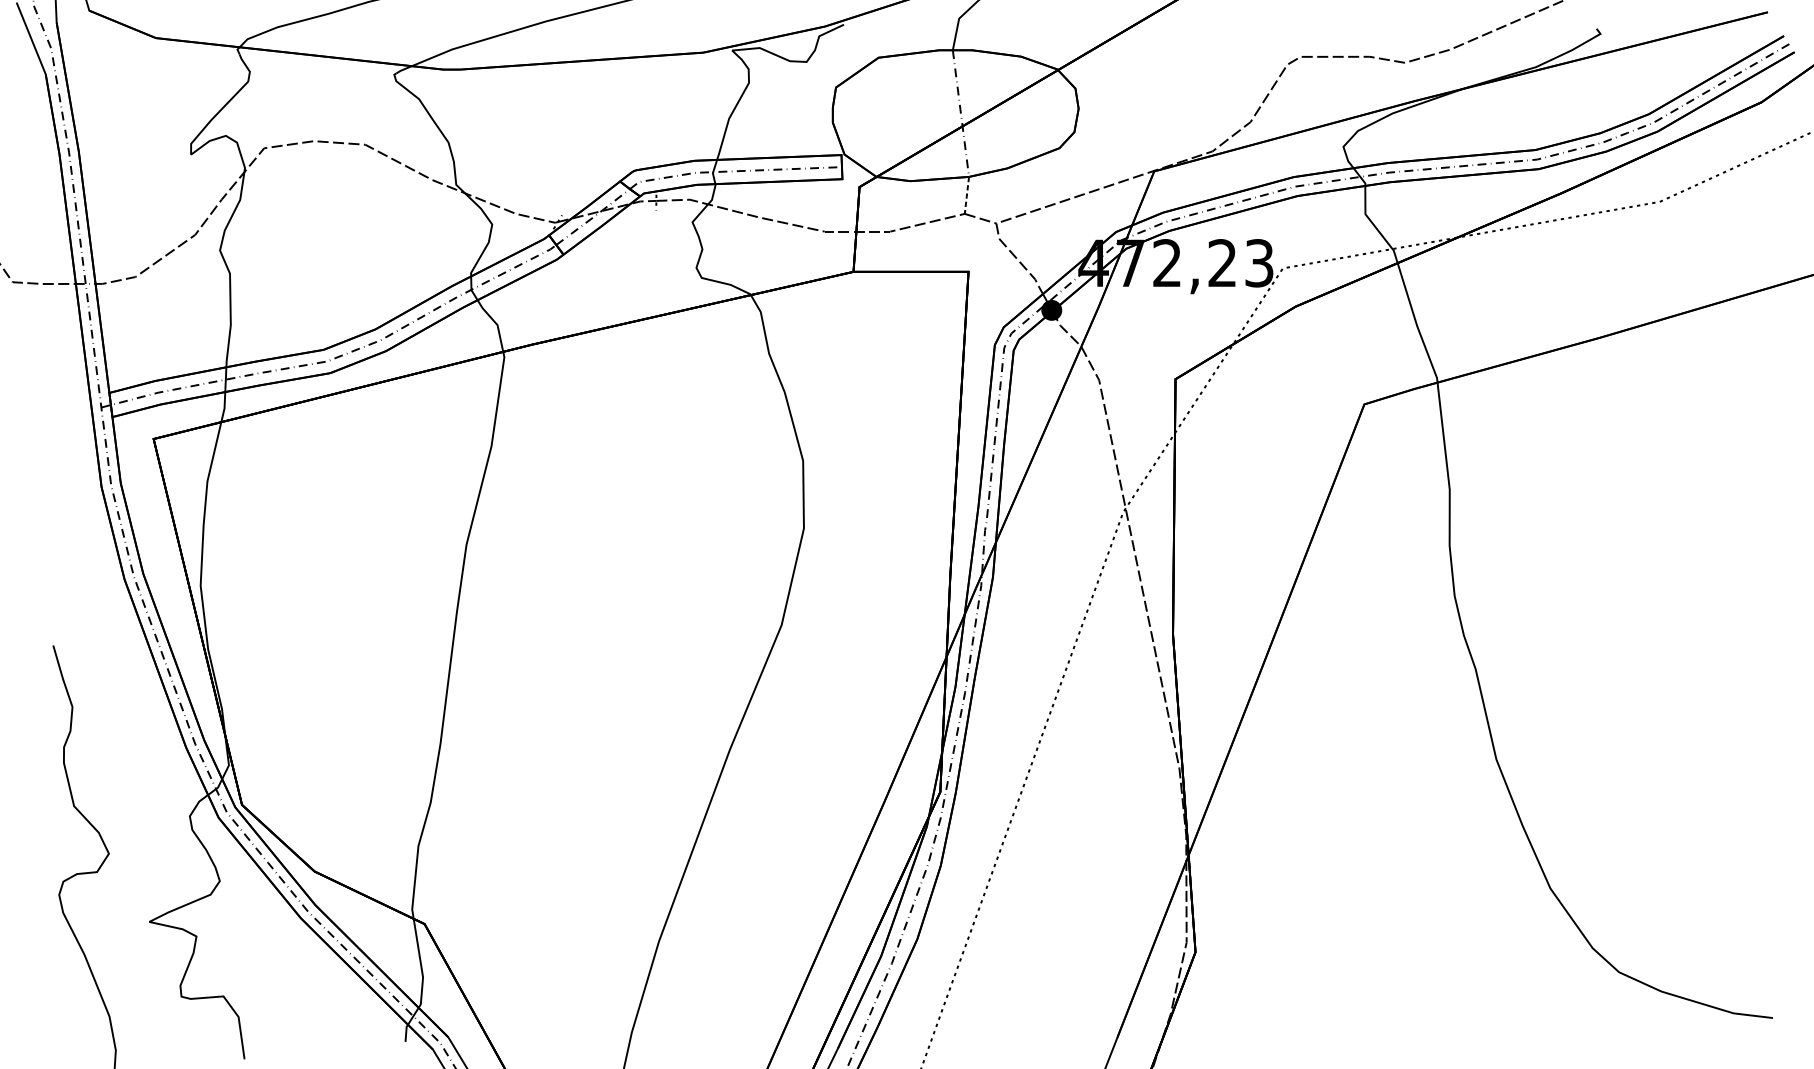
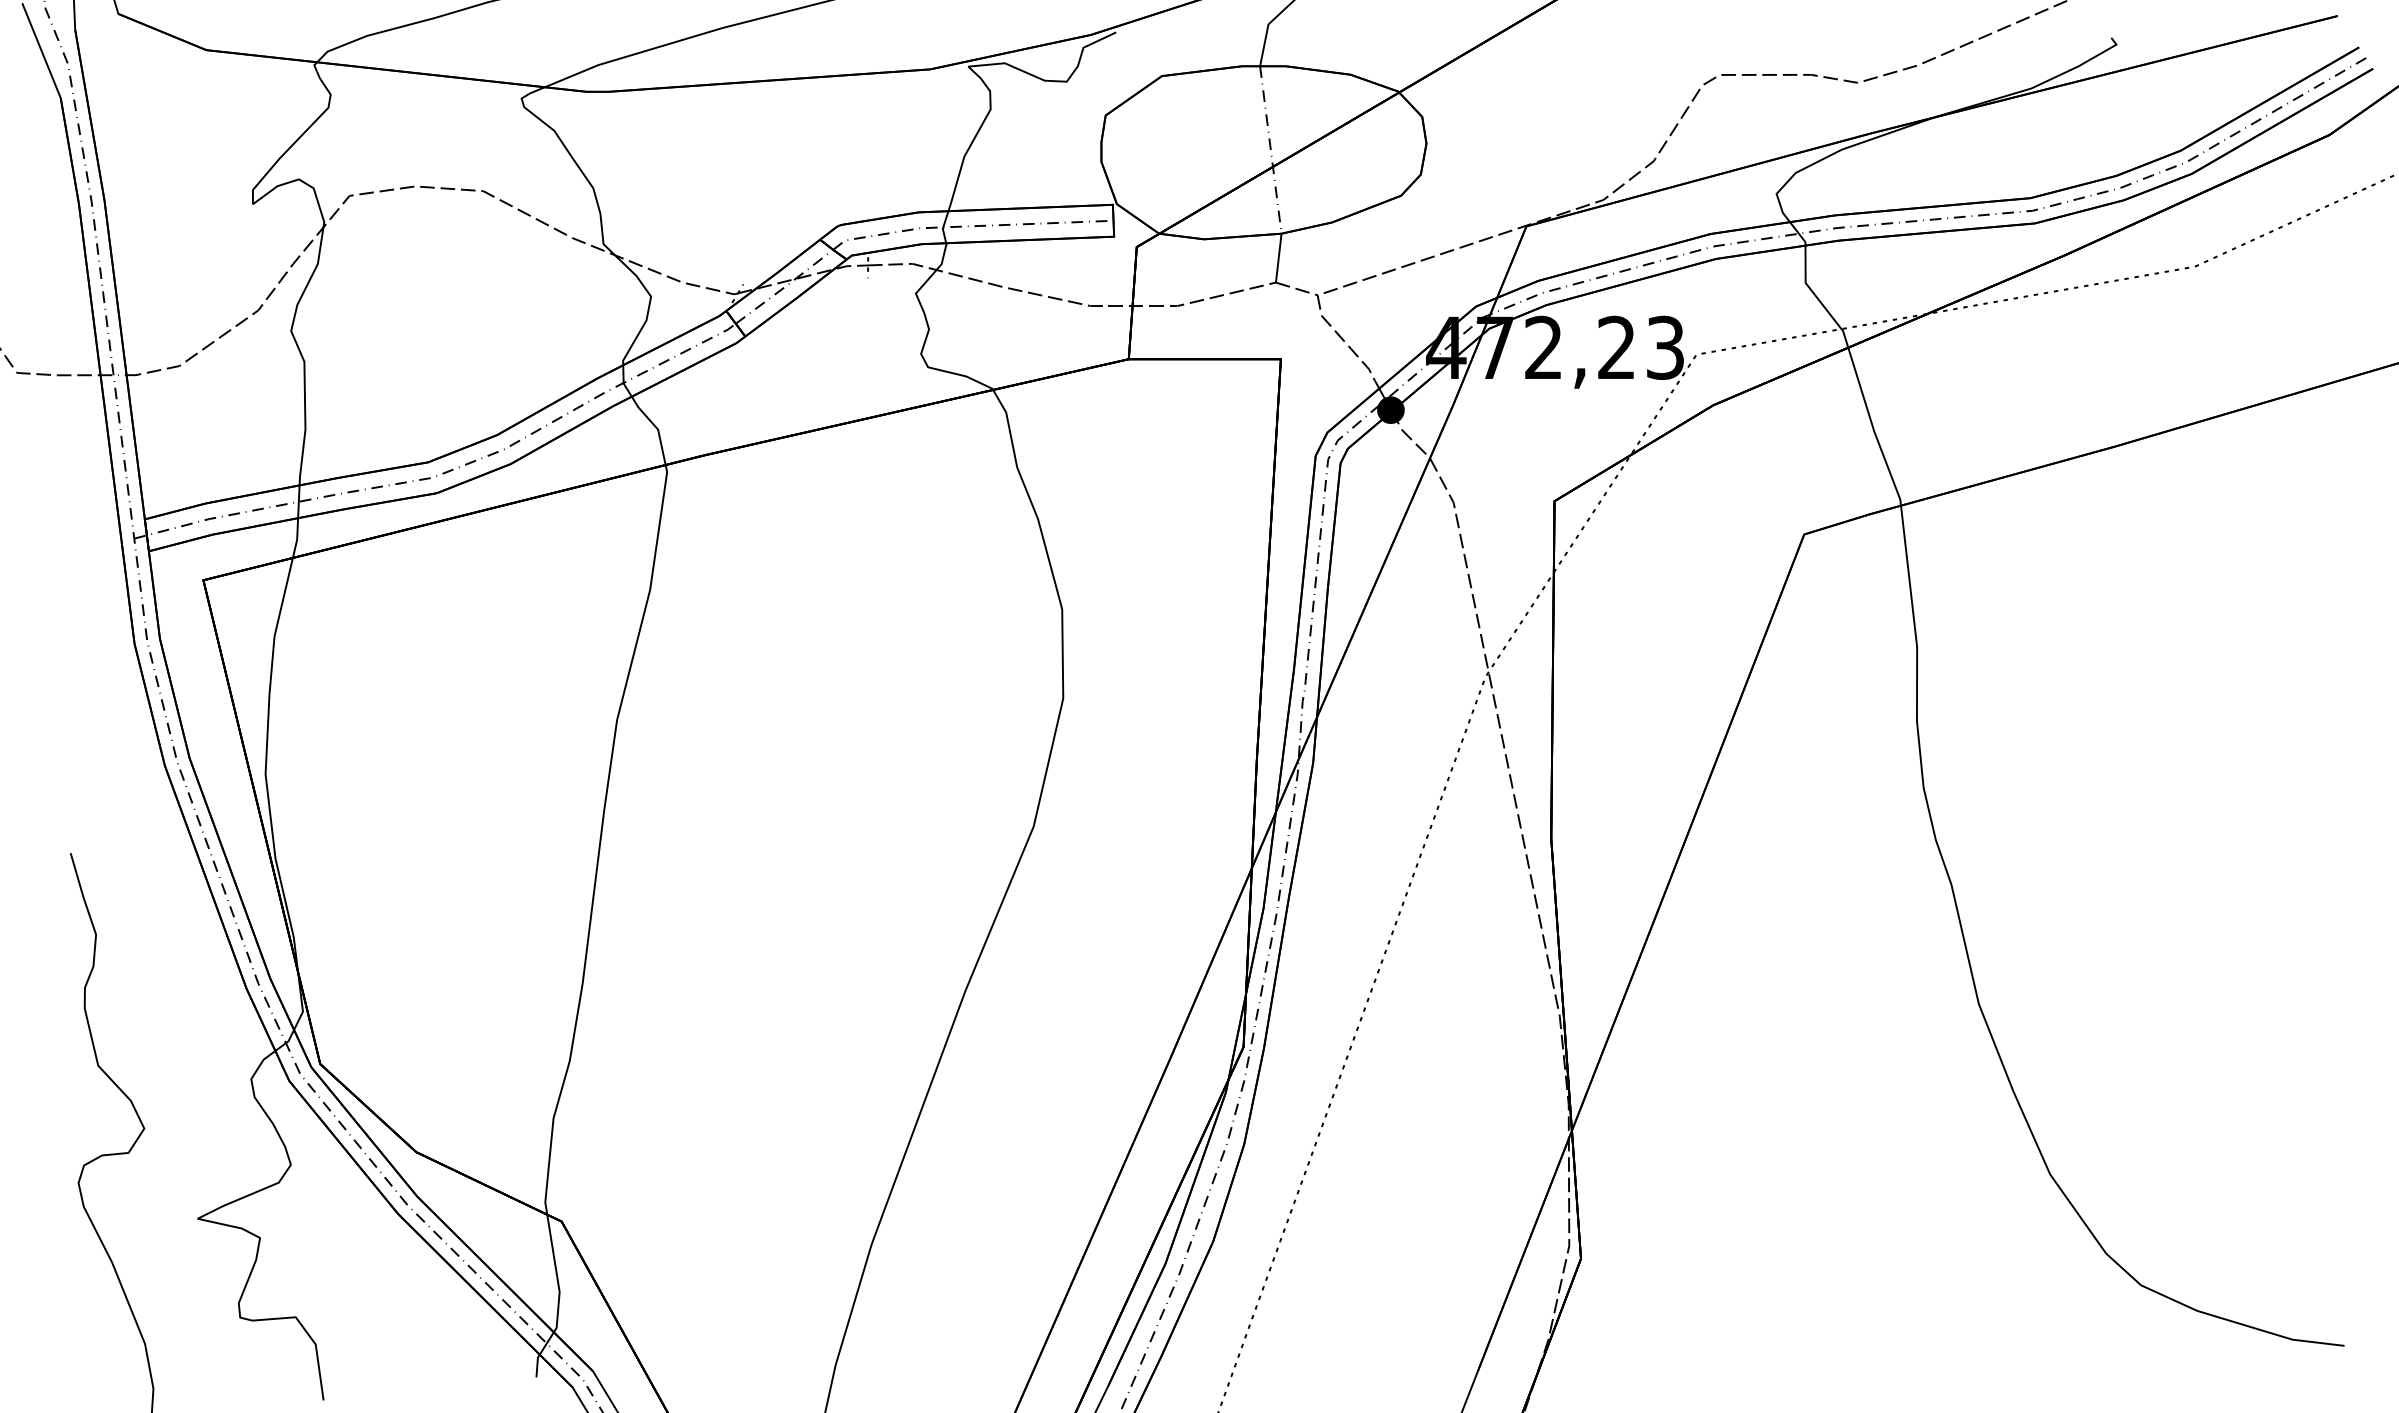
line: (966, 195) -> (1278, 258), dashed -> solid

